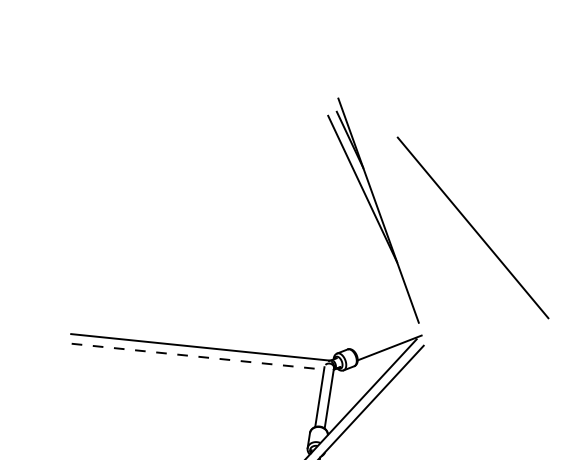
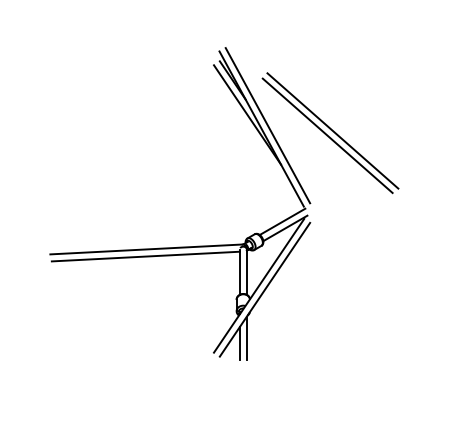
line: (387, 207) -> (267, 125), added
line: (464, 232) -> (327, 135), added
line: (387, 338) -> (282, 221), added
line: (198, 356) -> (146, 256), dashed -> solid

